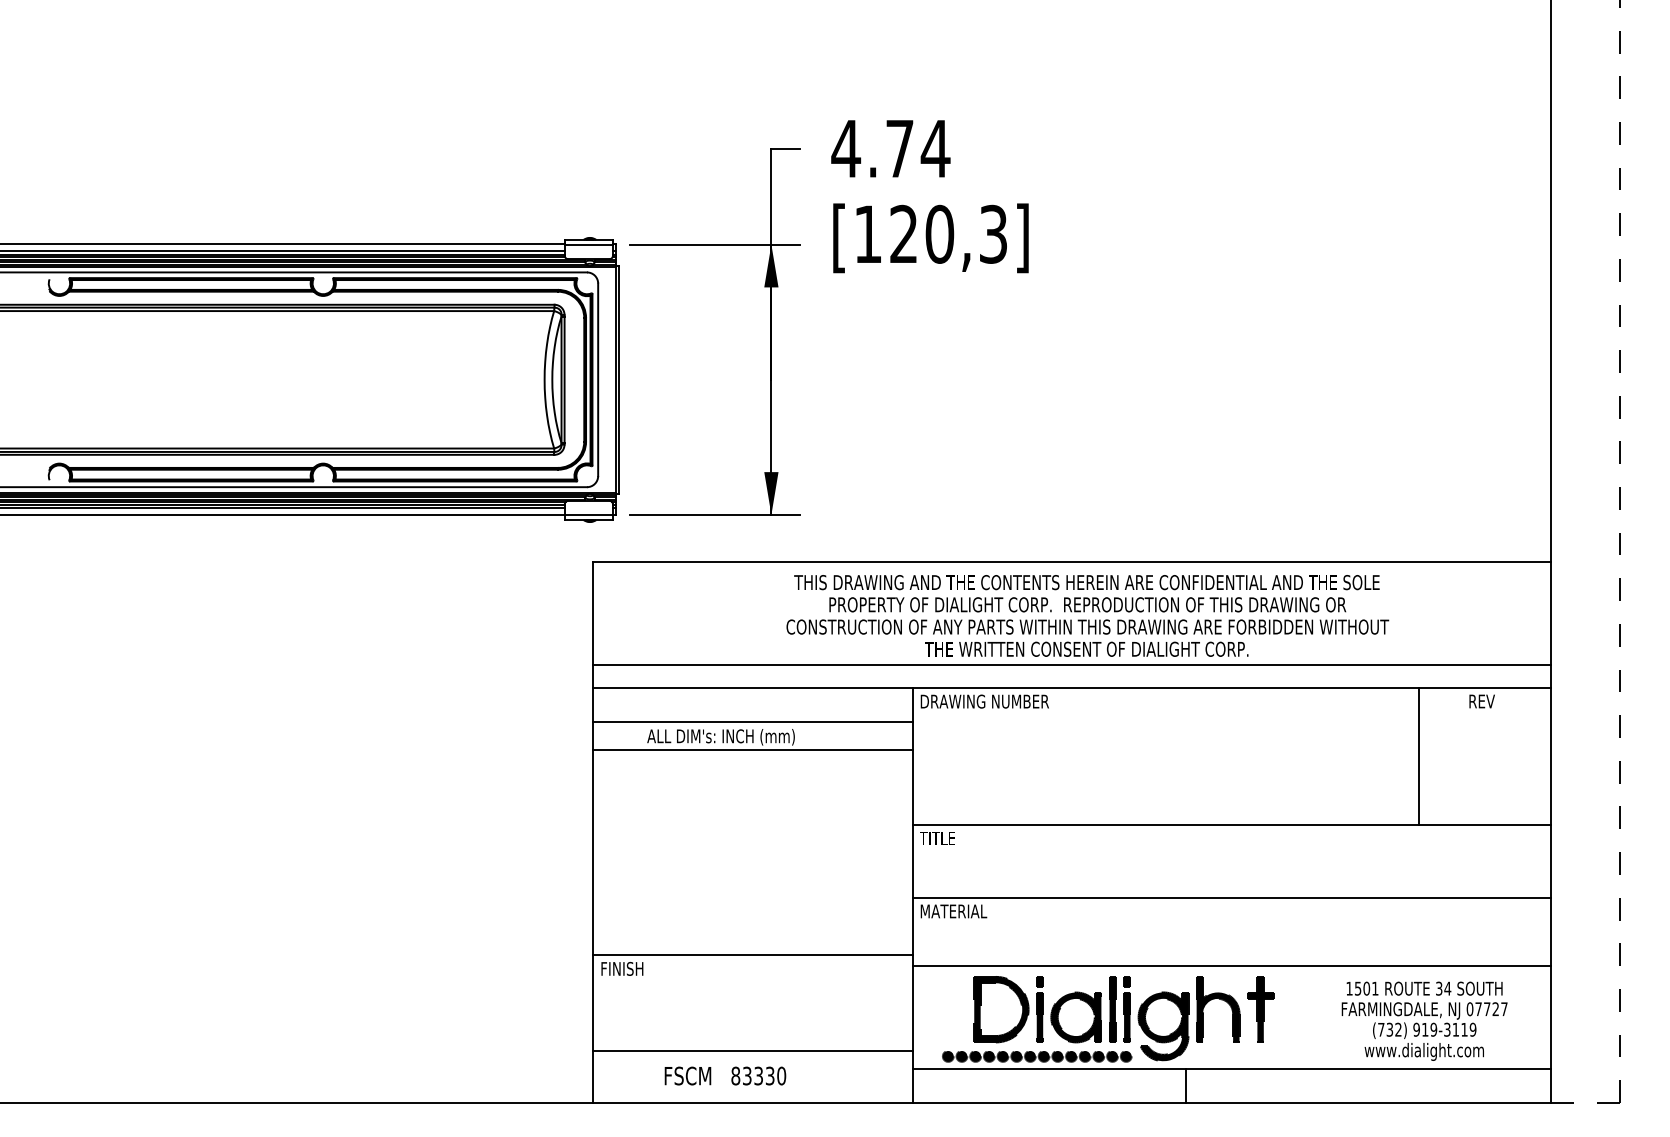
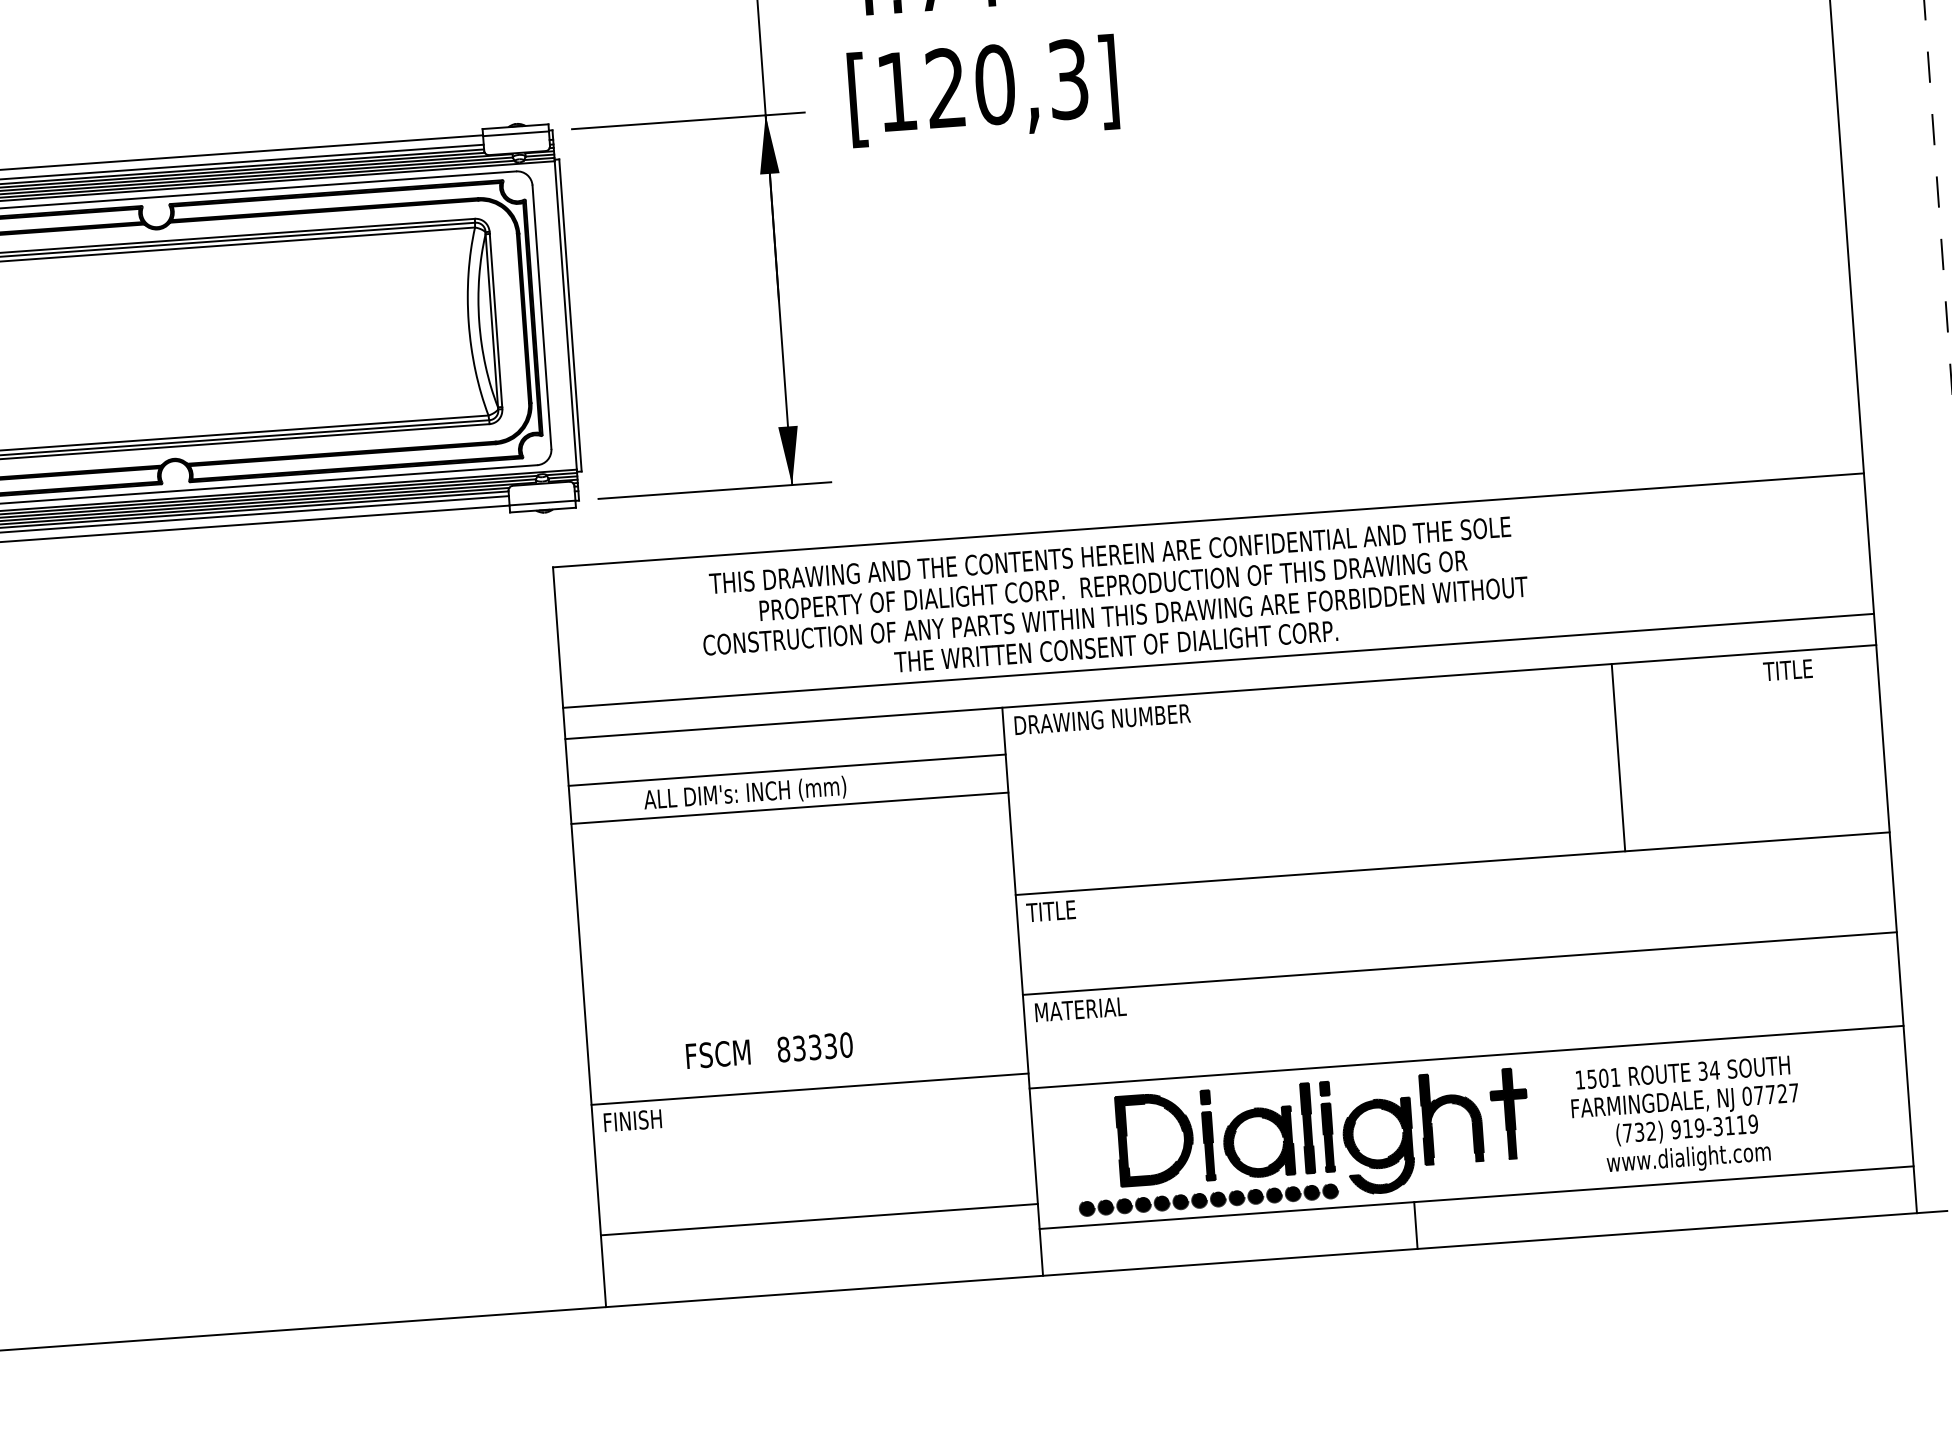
text: (1087, 615) -> (1114, 600), moved
text: (1485, 701) -> (1787, 670), REV -> TITLE
line: (1419, 755) -> (1618, 756), moved
text: (1424, 1020) -> (1685, 1116), moved
text: (725, 1075) -> (769, 1049), moved

